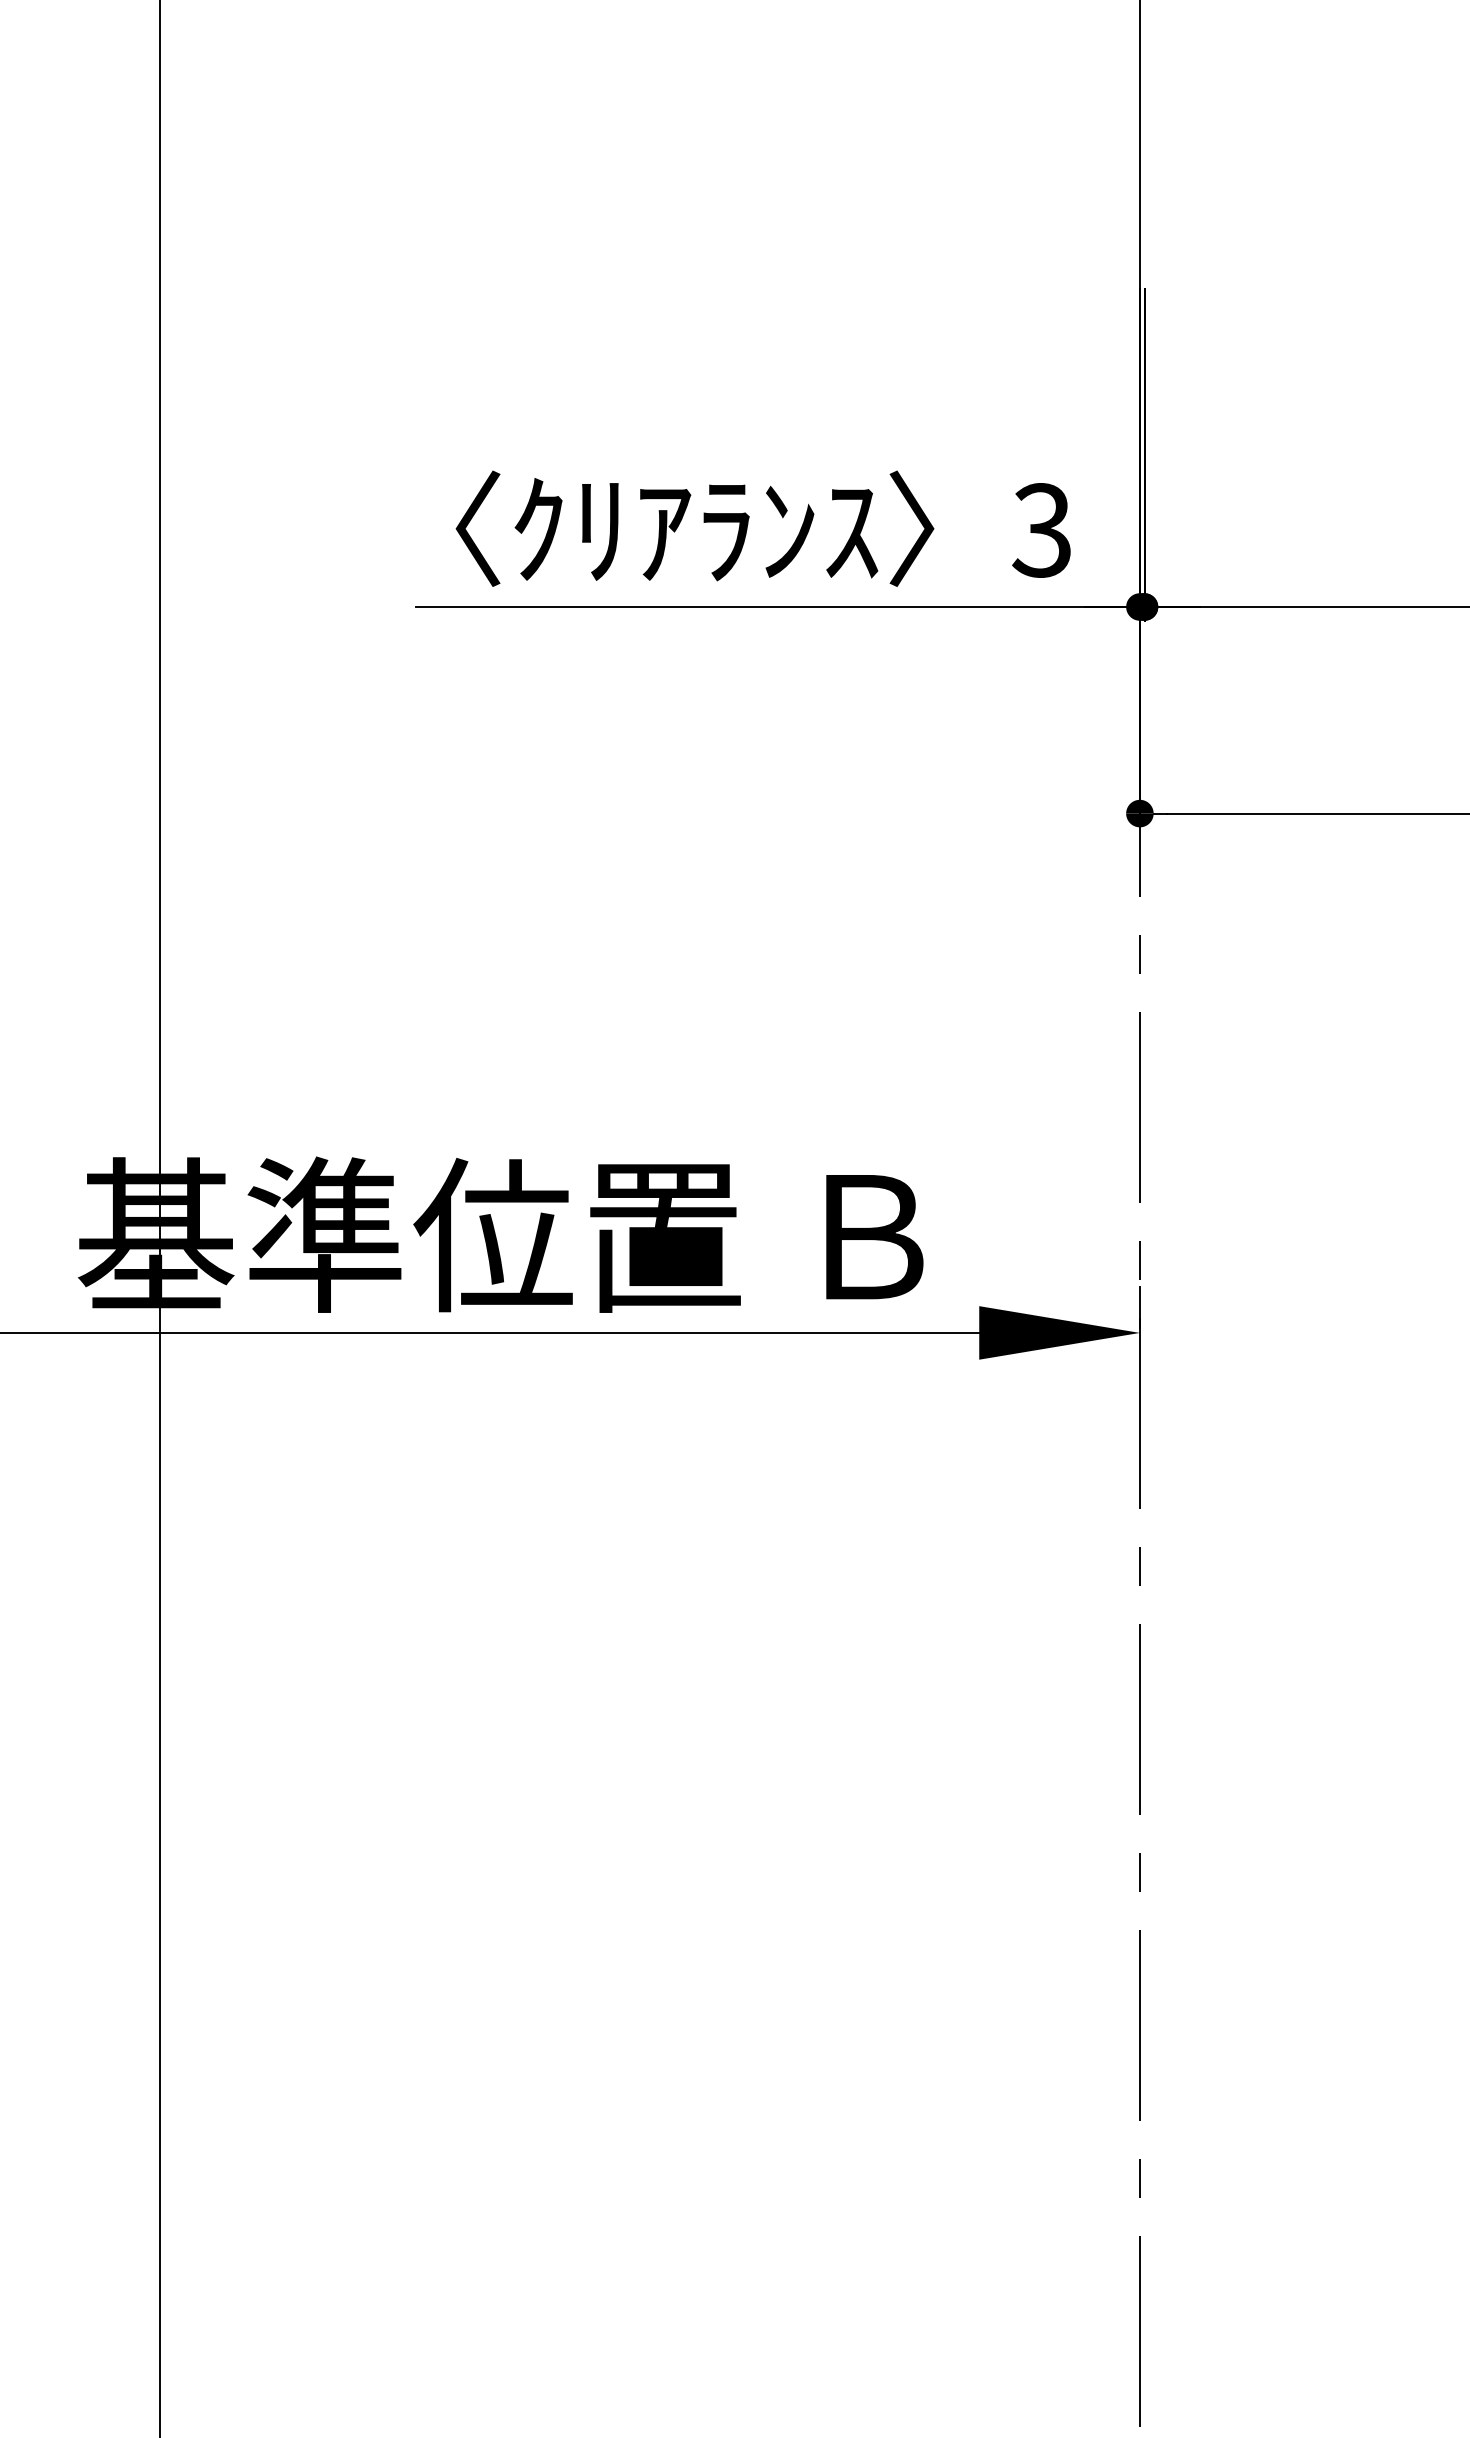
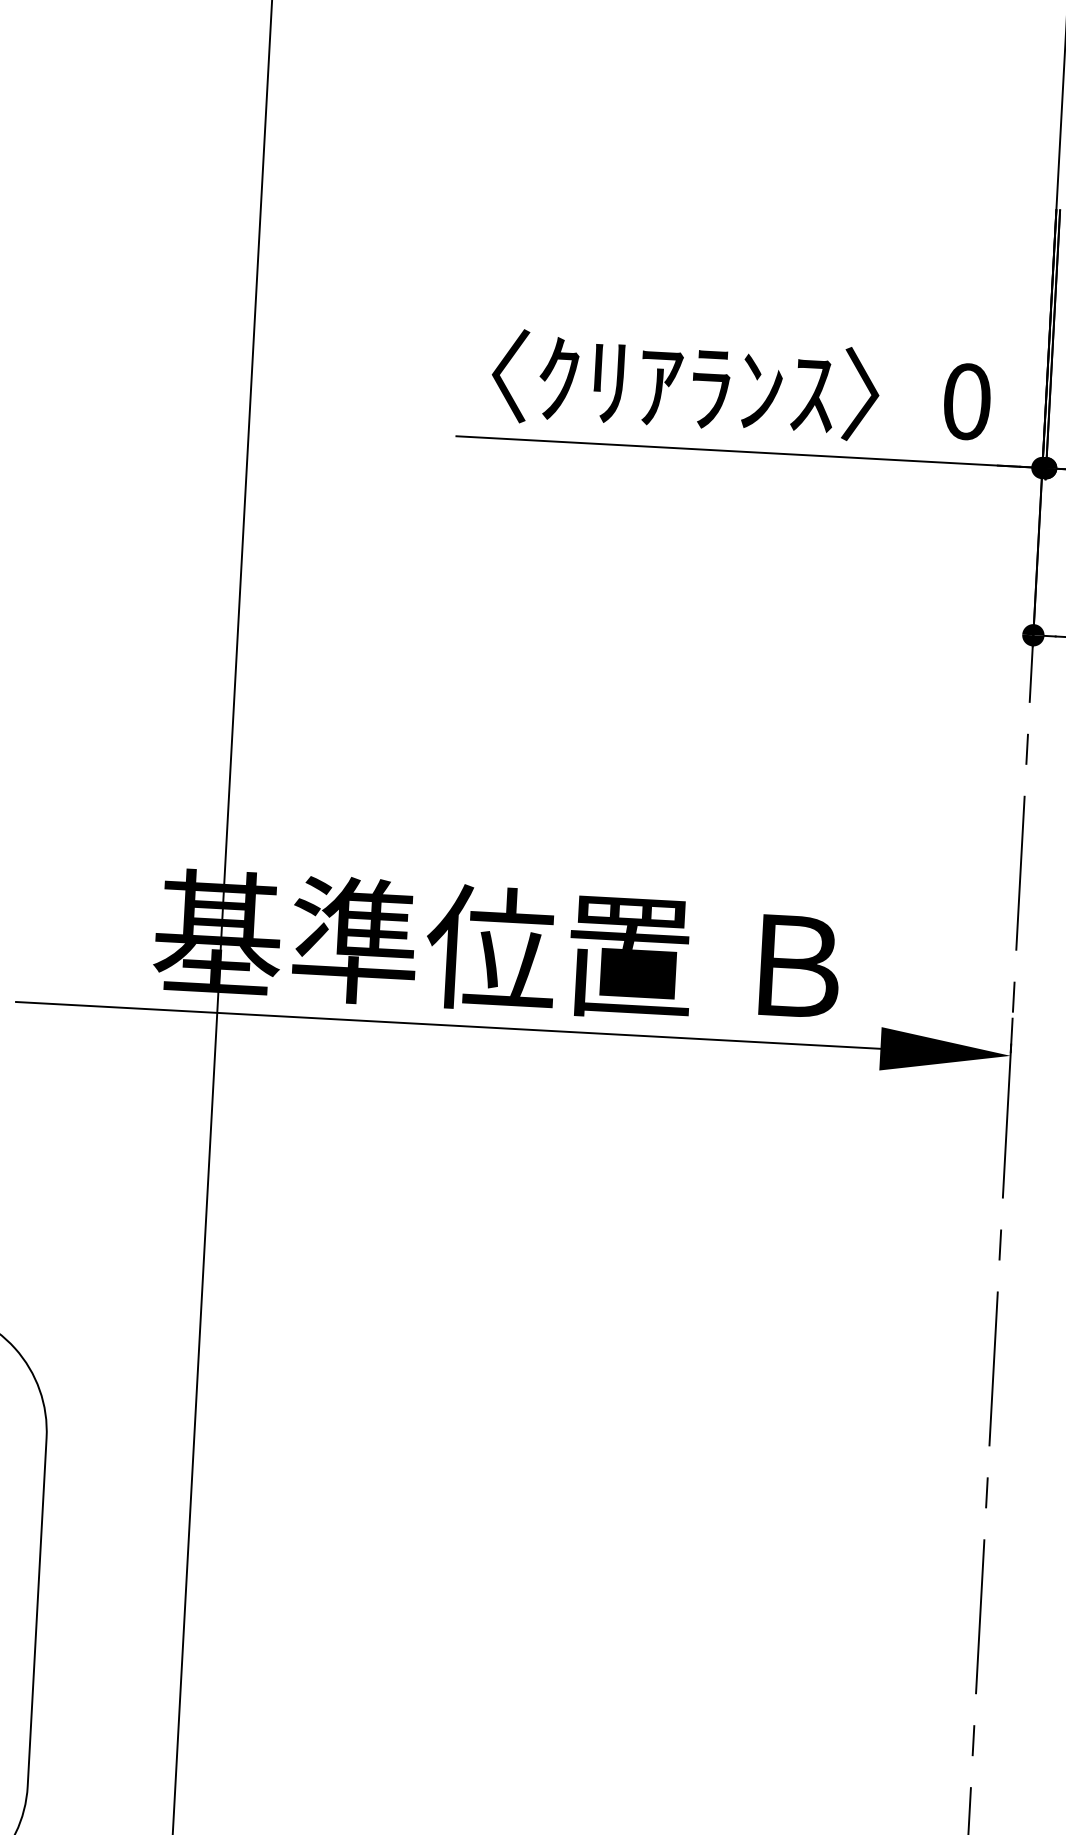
text: (1041, 530) -> (966, 401), 3 -> 0

